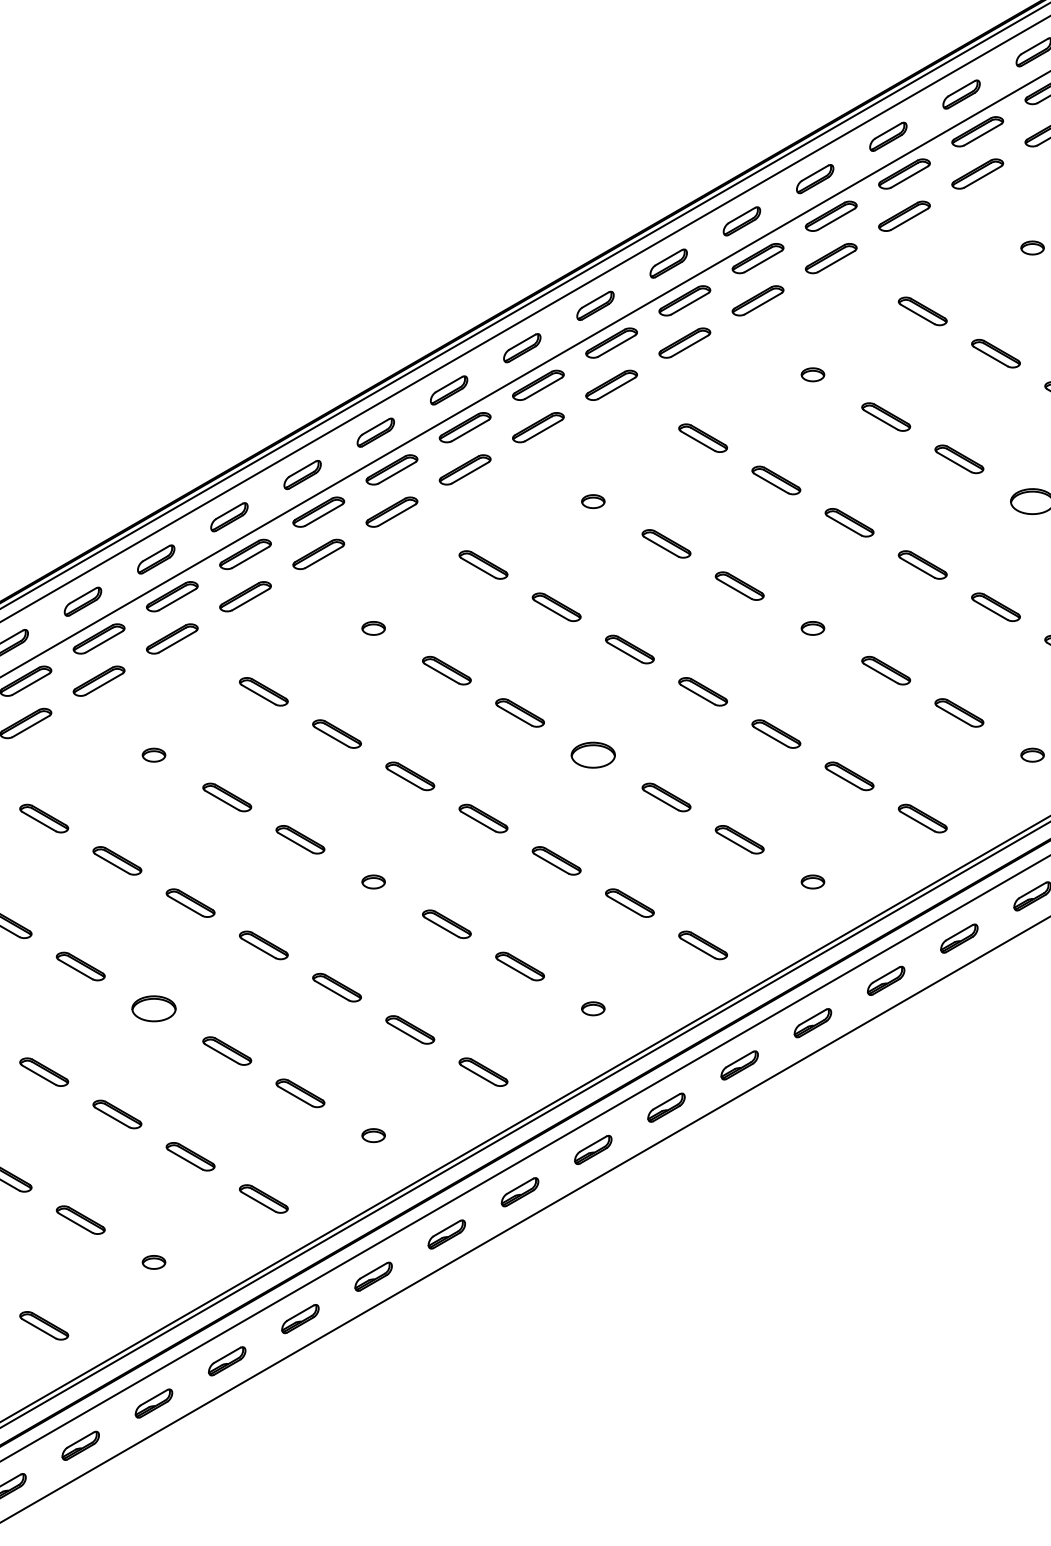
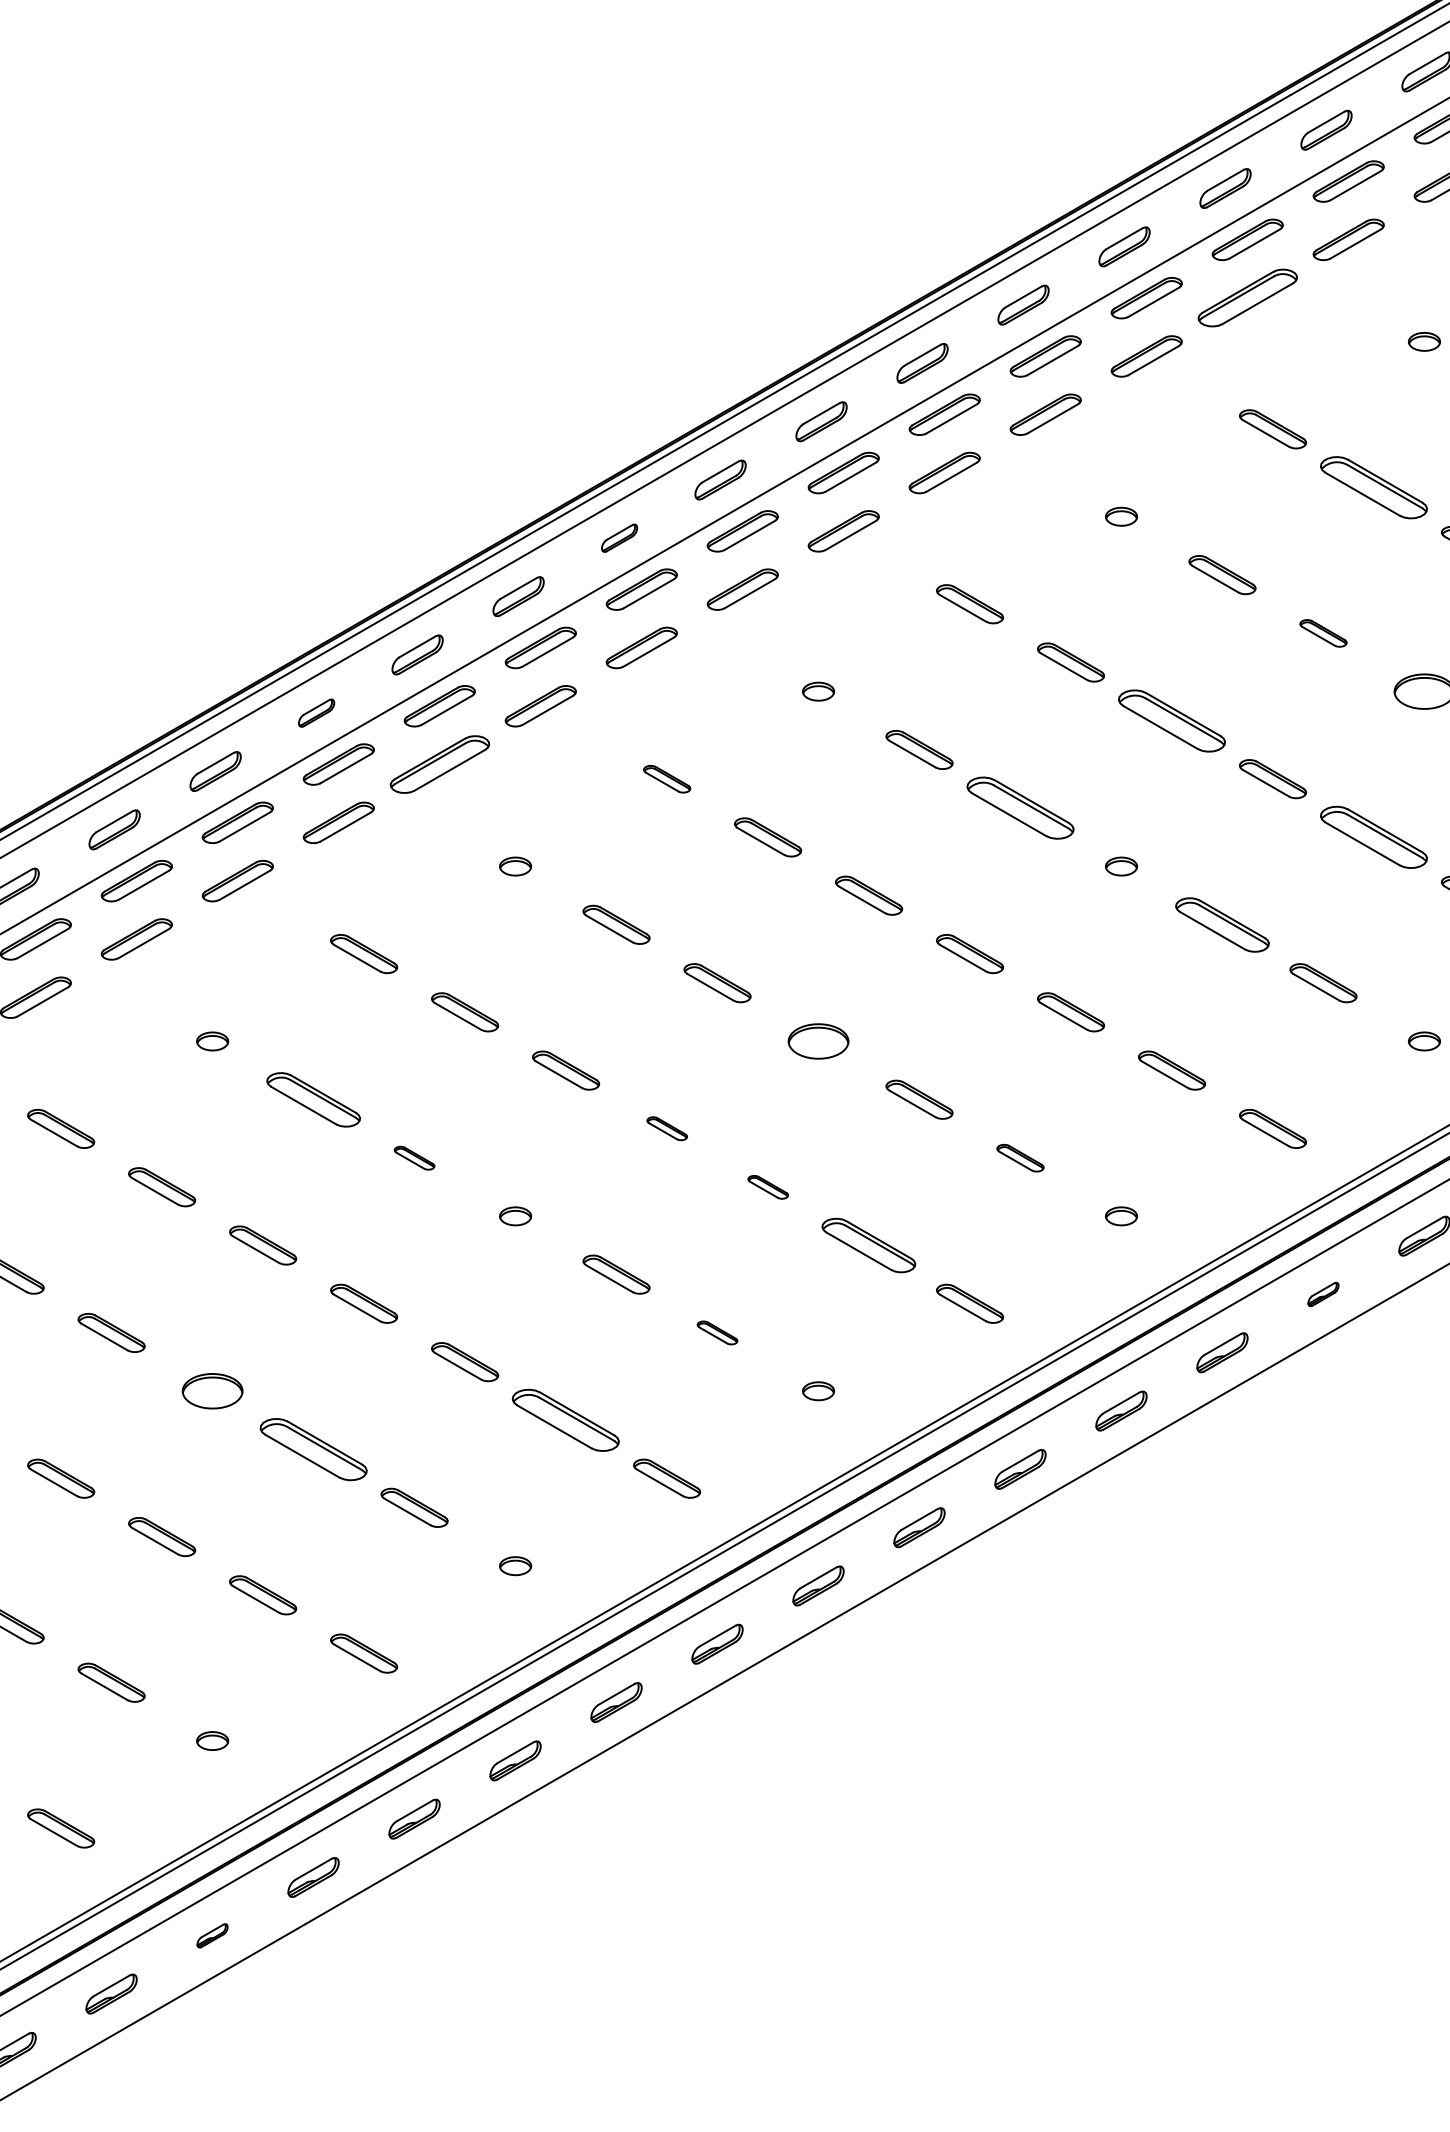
part: (904, 216) -> (1247, 298), size x1.4
part: (995, 353) -> (1373, 487), size x1.6
part: (449, 389) -> (619, 537), size x0.7
part: (959, 459) -> (1323, 633), size x0.7
part: (229, 516) -> (316, 712), size x0.7
part: (849, 522) -> (1171, 720), size x1.6
part: (318, 554) -> (439, 764), size x1.4
part: (483, 565) -> (667, 779), size x0.7
part: (739, 586) -> (1020, 808), size x1.6
part: (995, 607) -> (1373, 837), size x1.6
part: (886, 670) -> (1222, 924), size x1.4
part: (227, 797) -> (313, 1099), size x1.4
part: (483, 818) -> (667, 1128), size x0.6
part: (300, 840) -> (414, 1158), size x0.6
part: (739, 840) -> (1020, 1158), size x0.7
part: (557, 861) -> (768, 1187), size x0.6
part: (630, 903) -> (869, 1245), size x1.4
part: (959, 938) -> (1323, 1294), size x0.6
part: (520, 966) -> (717, 1332), size x0.6
part: (410, 1030) -> (566, 1420), size x1.6
part: (227, 1051) -> (313, 1449), size x1.6
part: (153, 1403) -> (212, 1935), size x0.6

